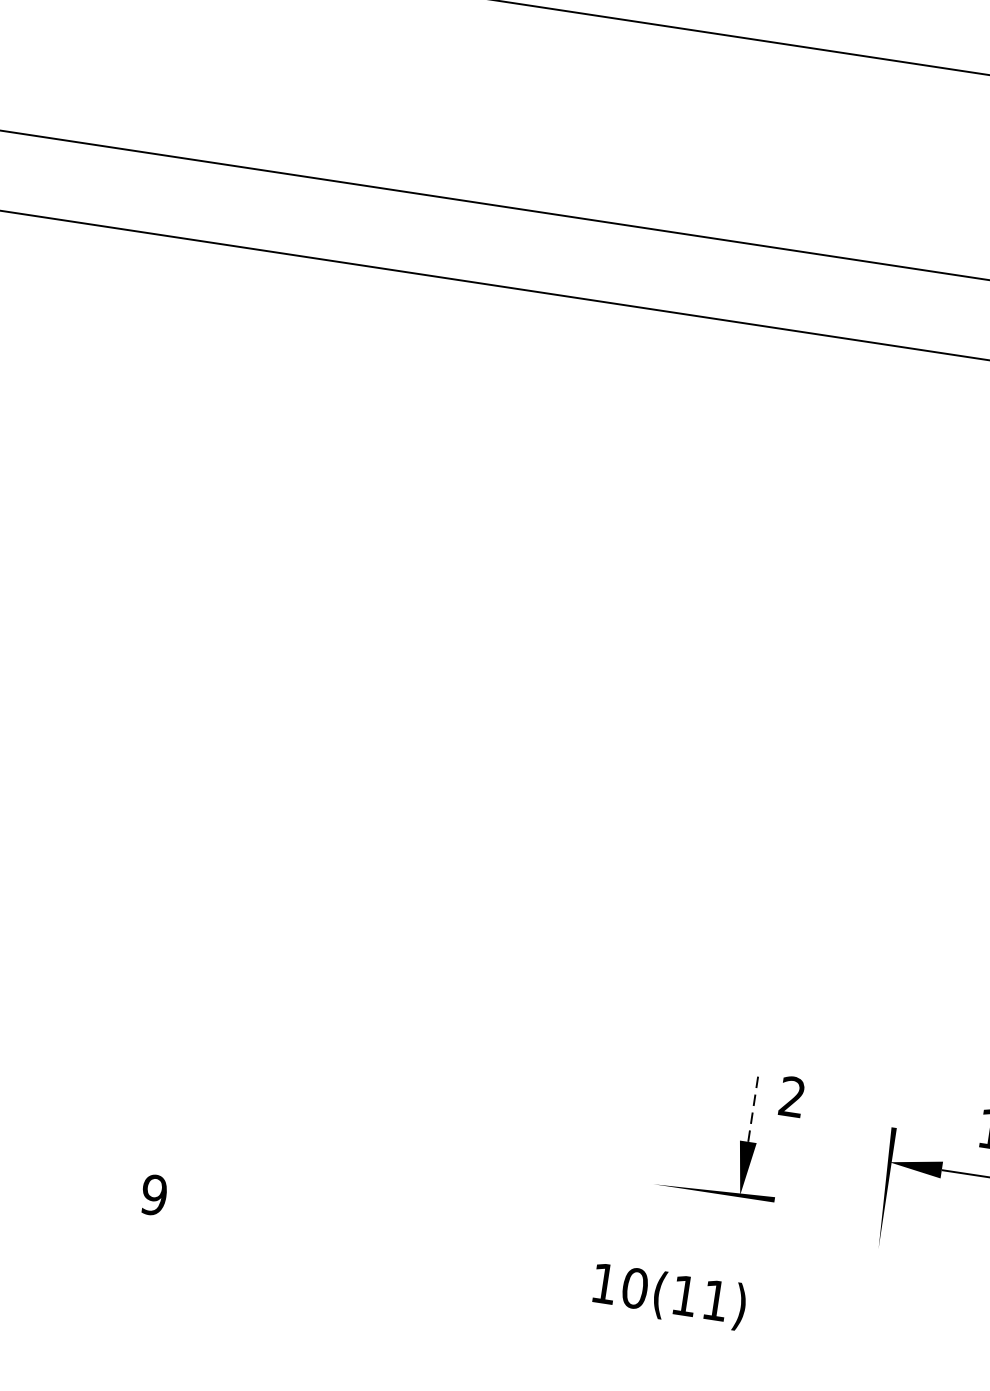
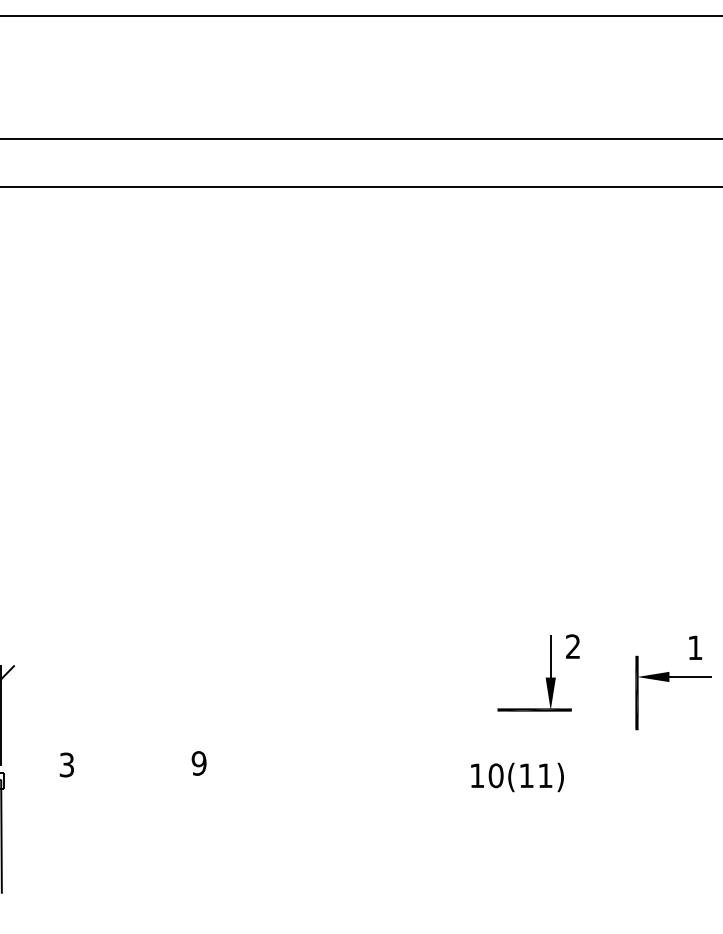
line: (753, 1105) -> (550, 655), dashed -> solid
fill: (884, 1187) -> (636, 692), added
fill: (713, 1189) -> (534, 709), added

